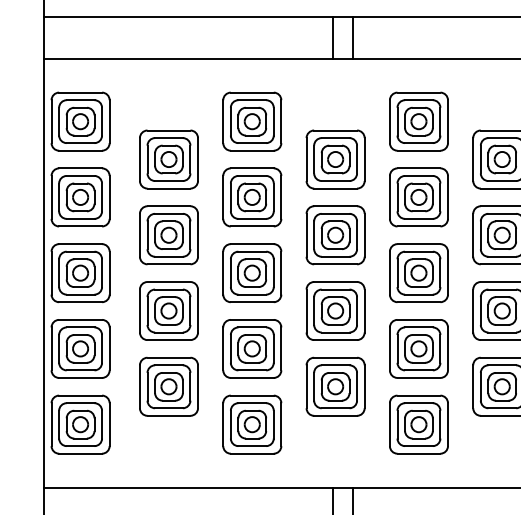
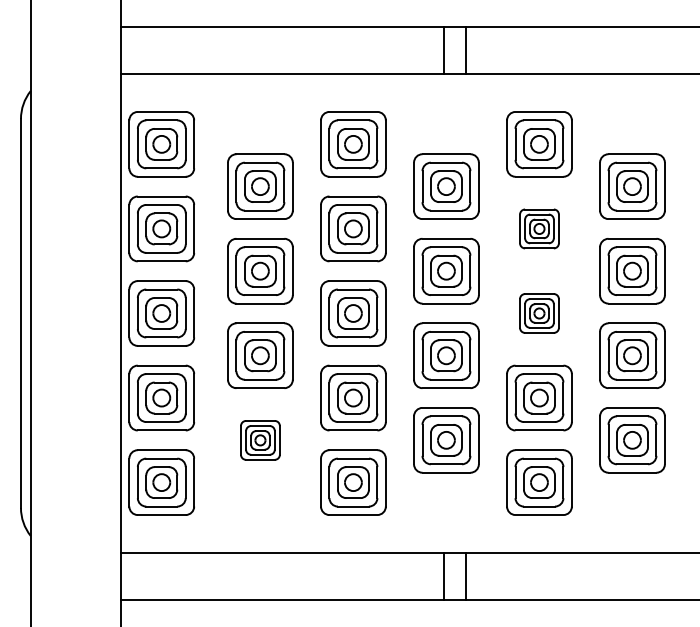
part: (418, 197) -> (539, 228), size x0.6
part: (418, 273) -> (539, 313), size x0.6
part: (169, 386) -> (260, 440), size x0.6

